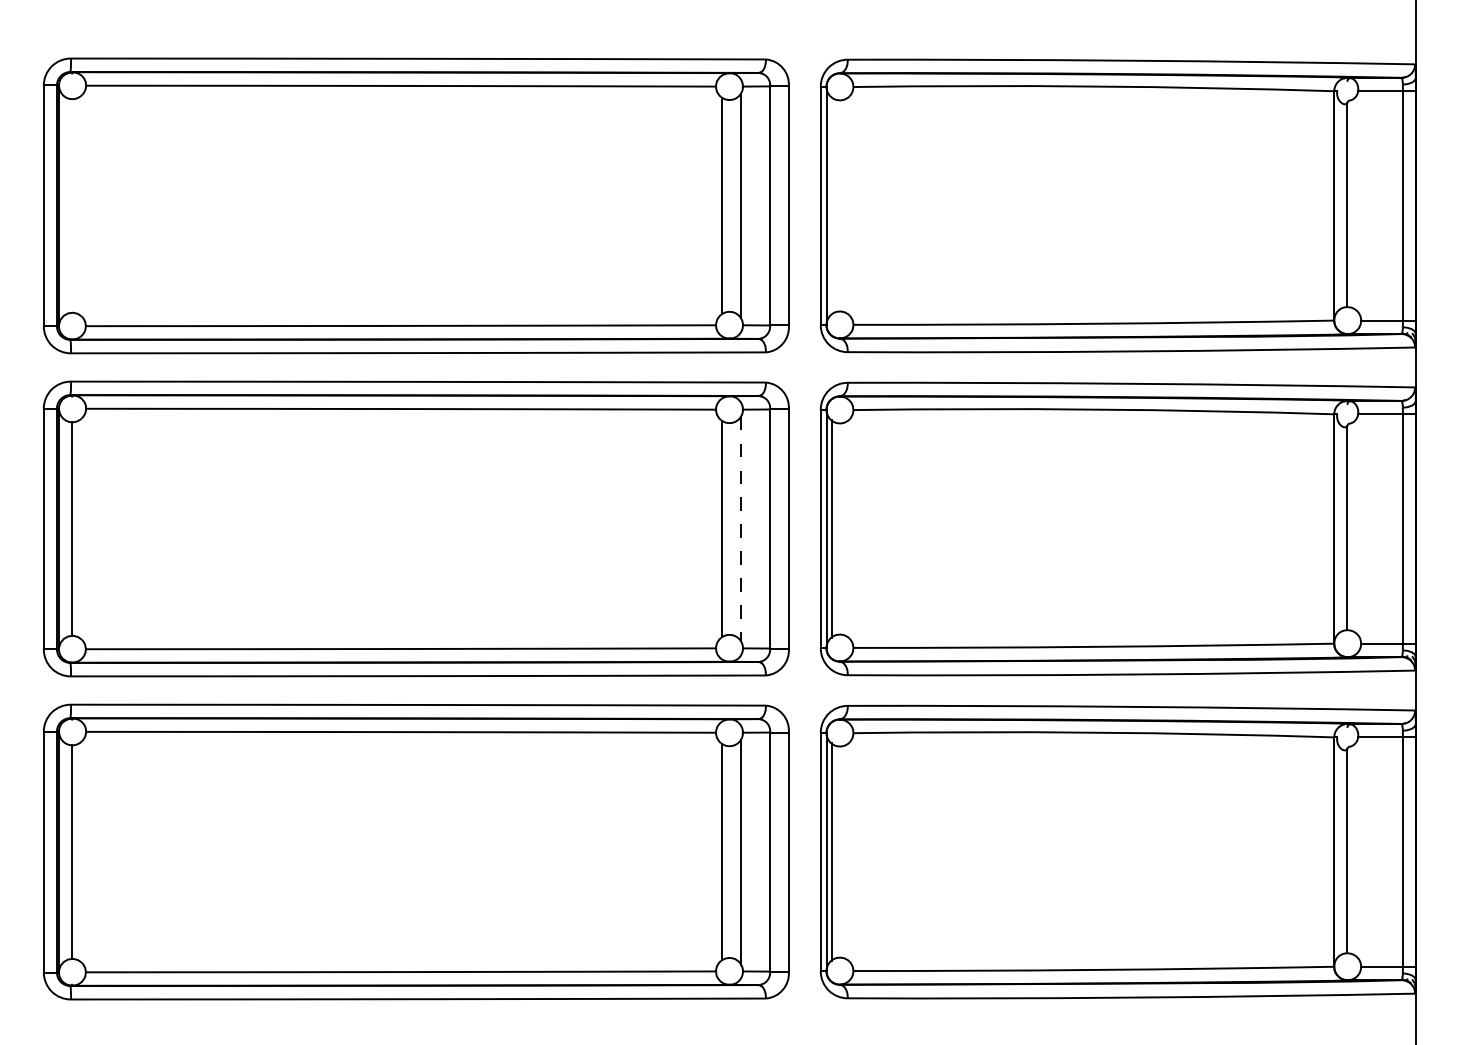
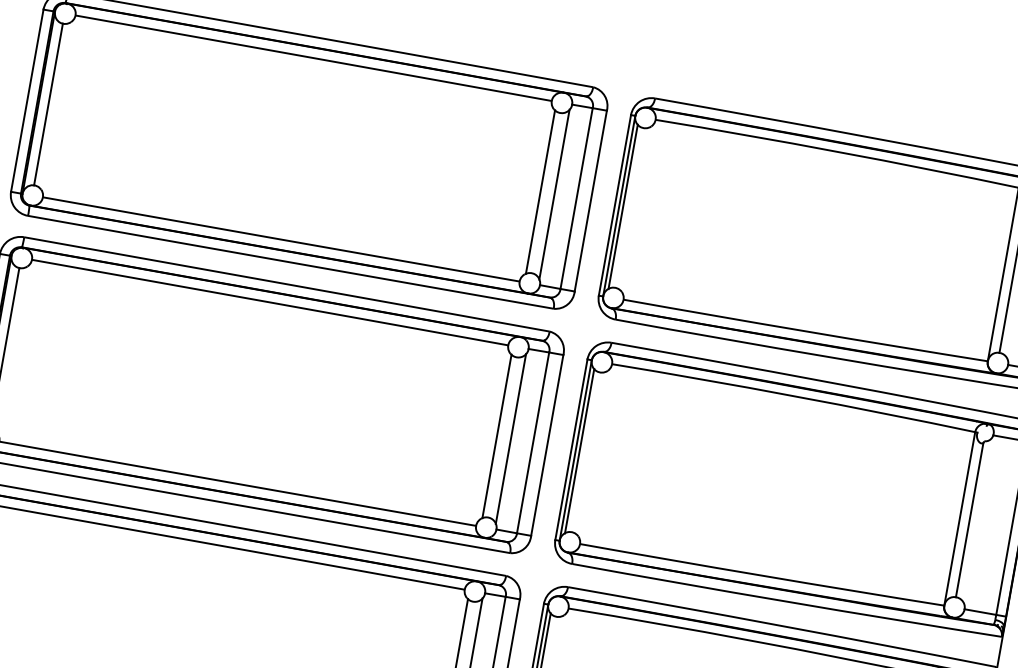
line: (71, 205) -> (48, 104), added
line: (831, 205) -> (623, 206), added
line: (740, 529) -> (510, 439), dashed -> solid

